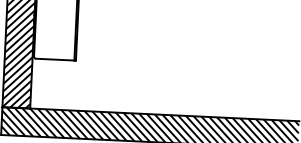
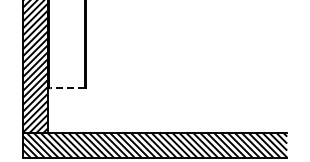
line: (54, 59) -> (67, 88), solid -> dashed

